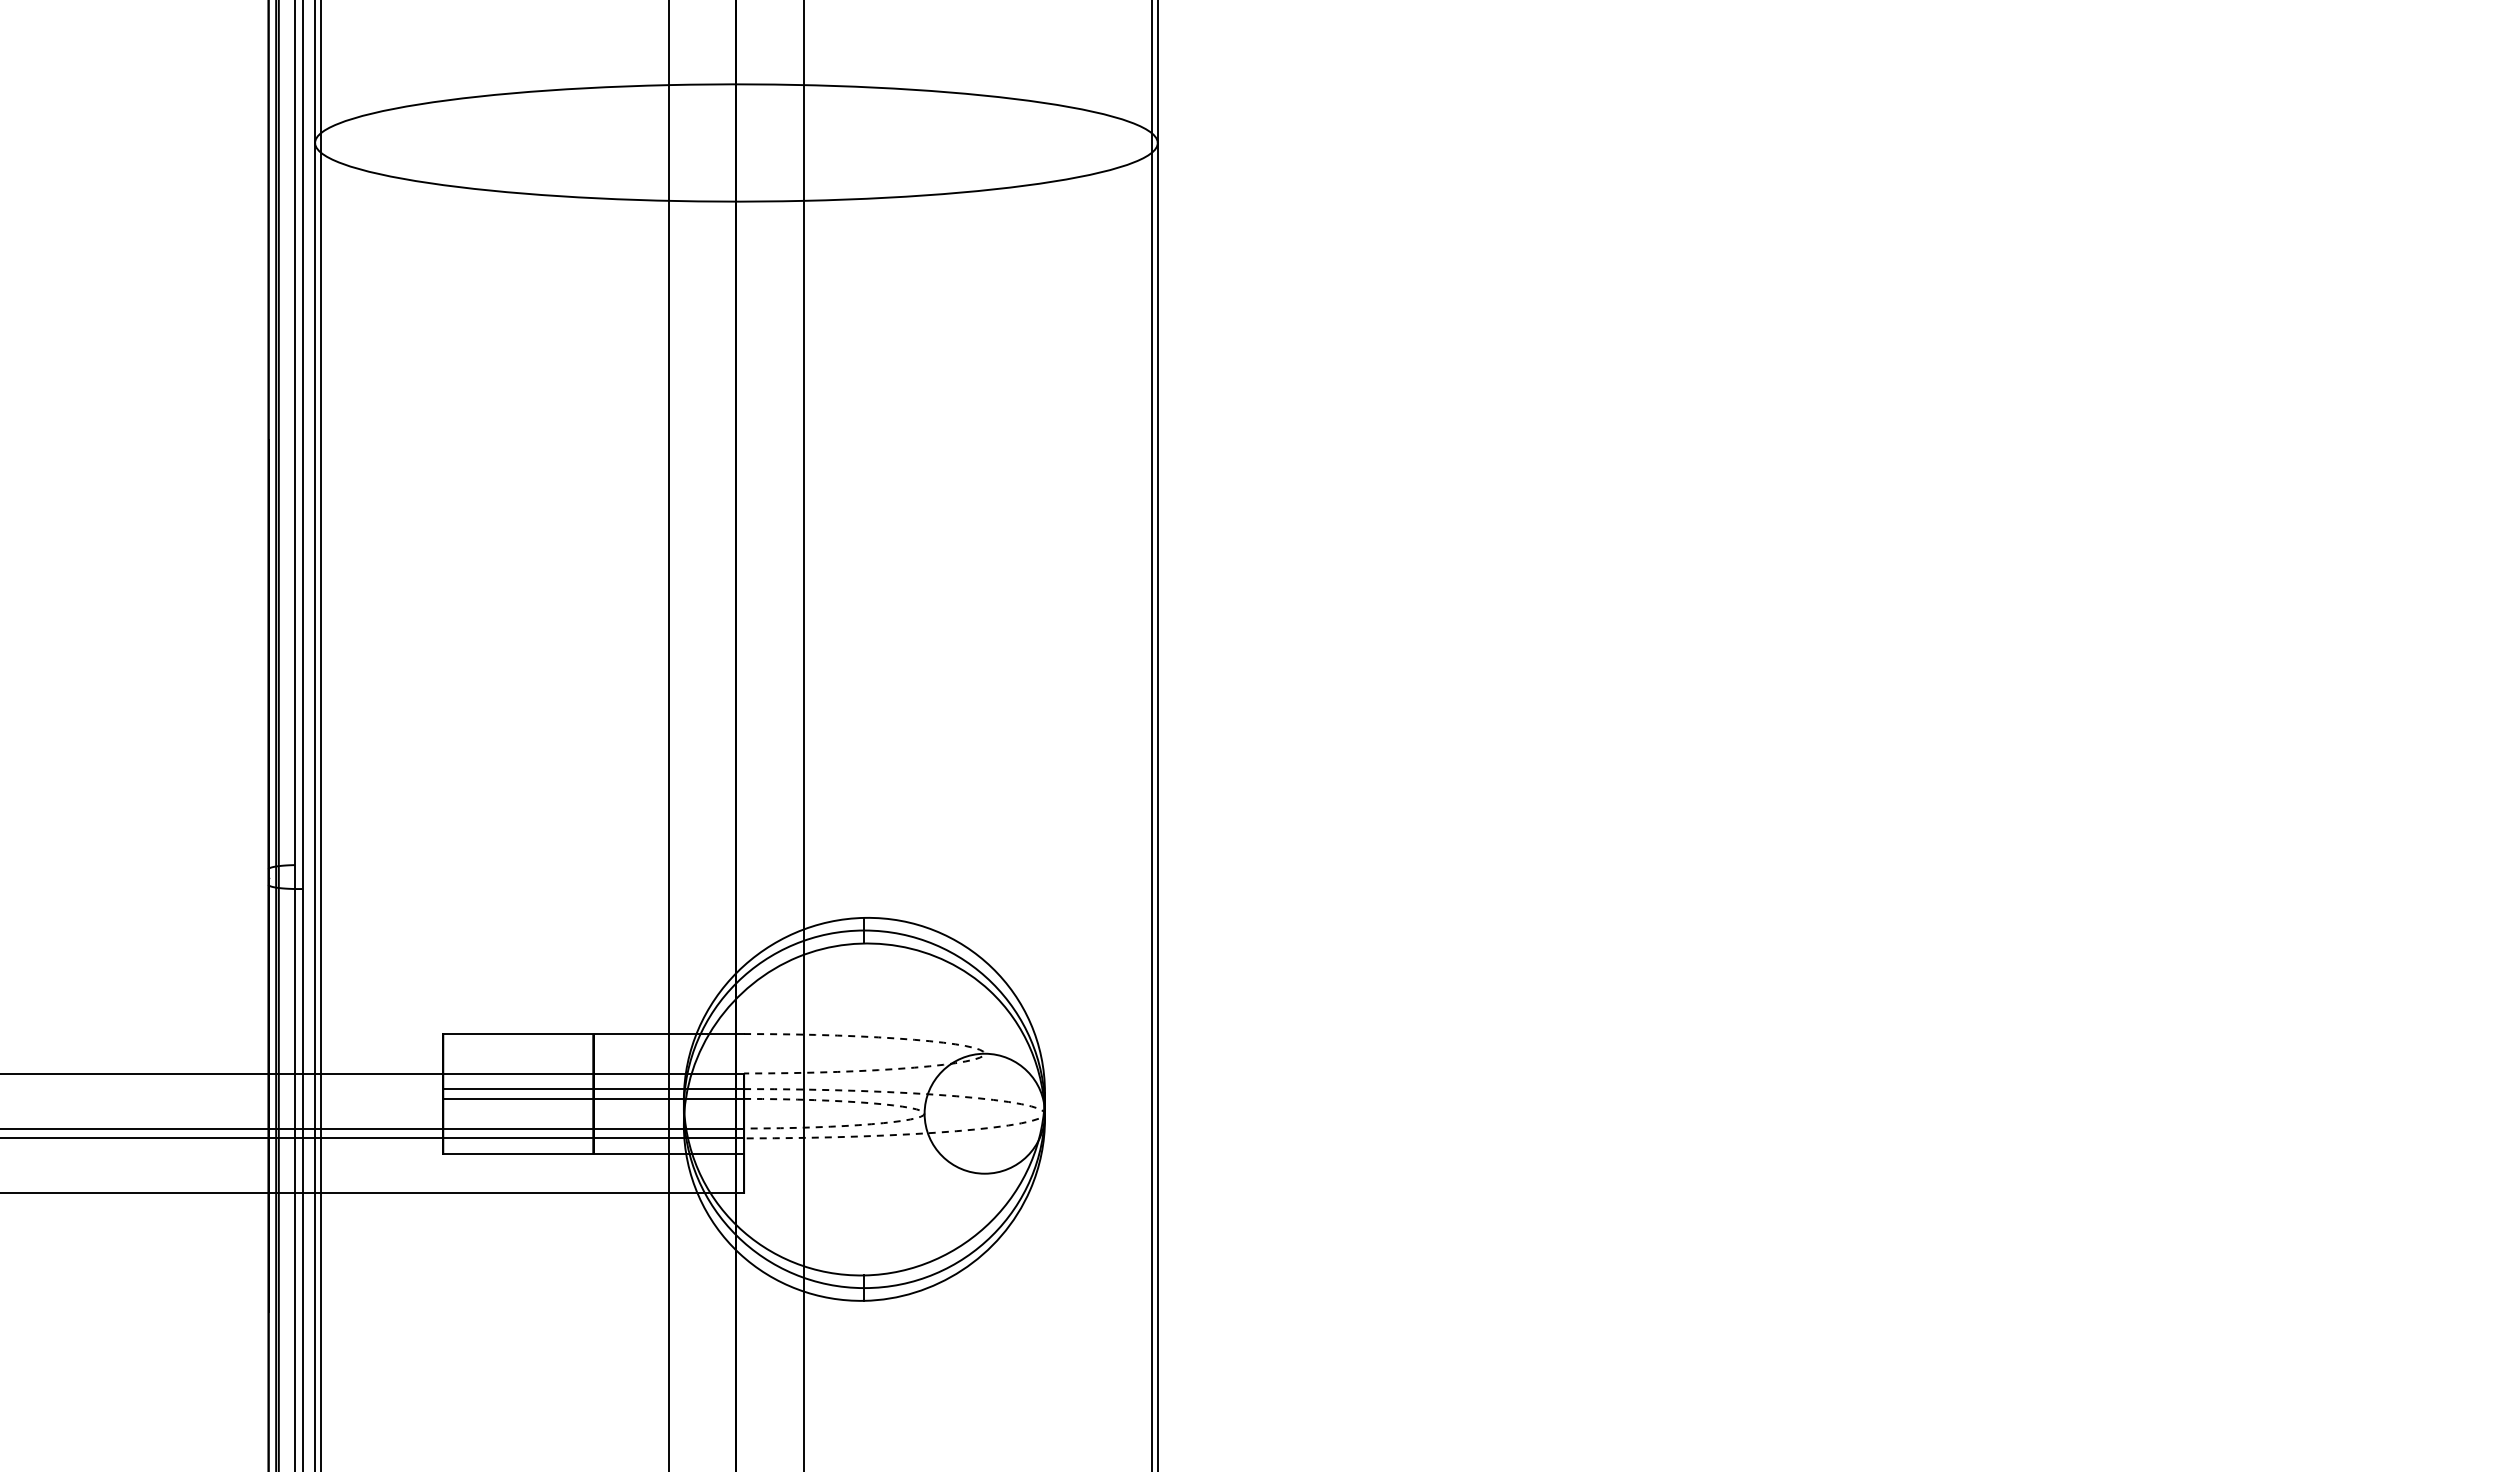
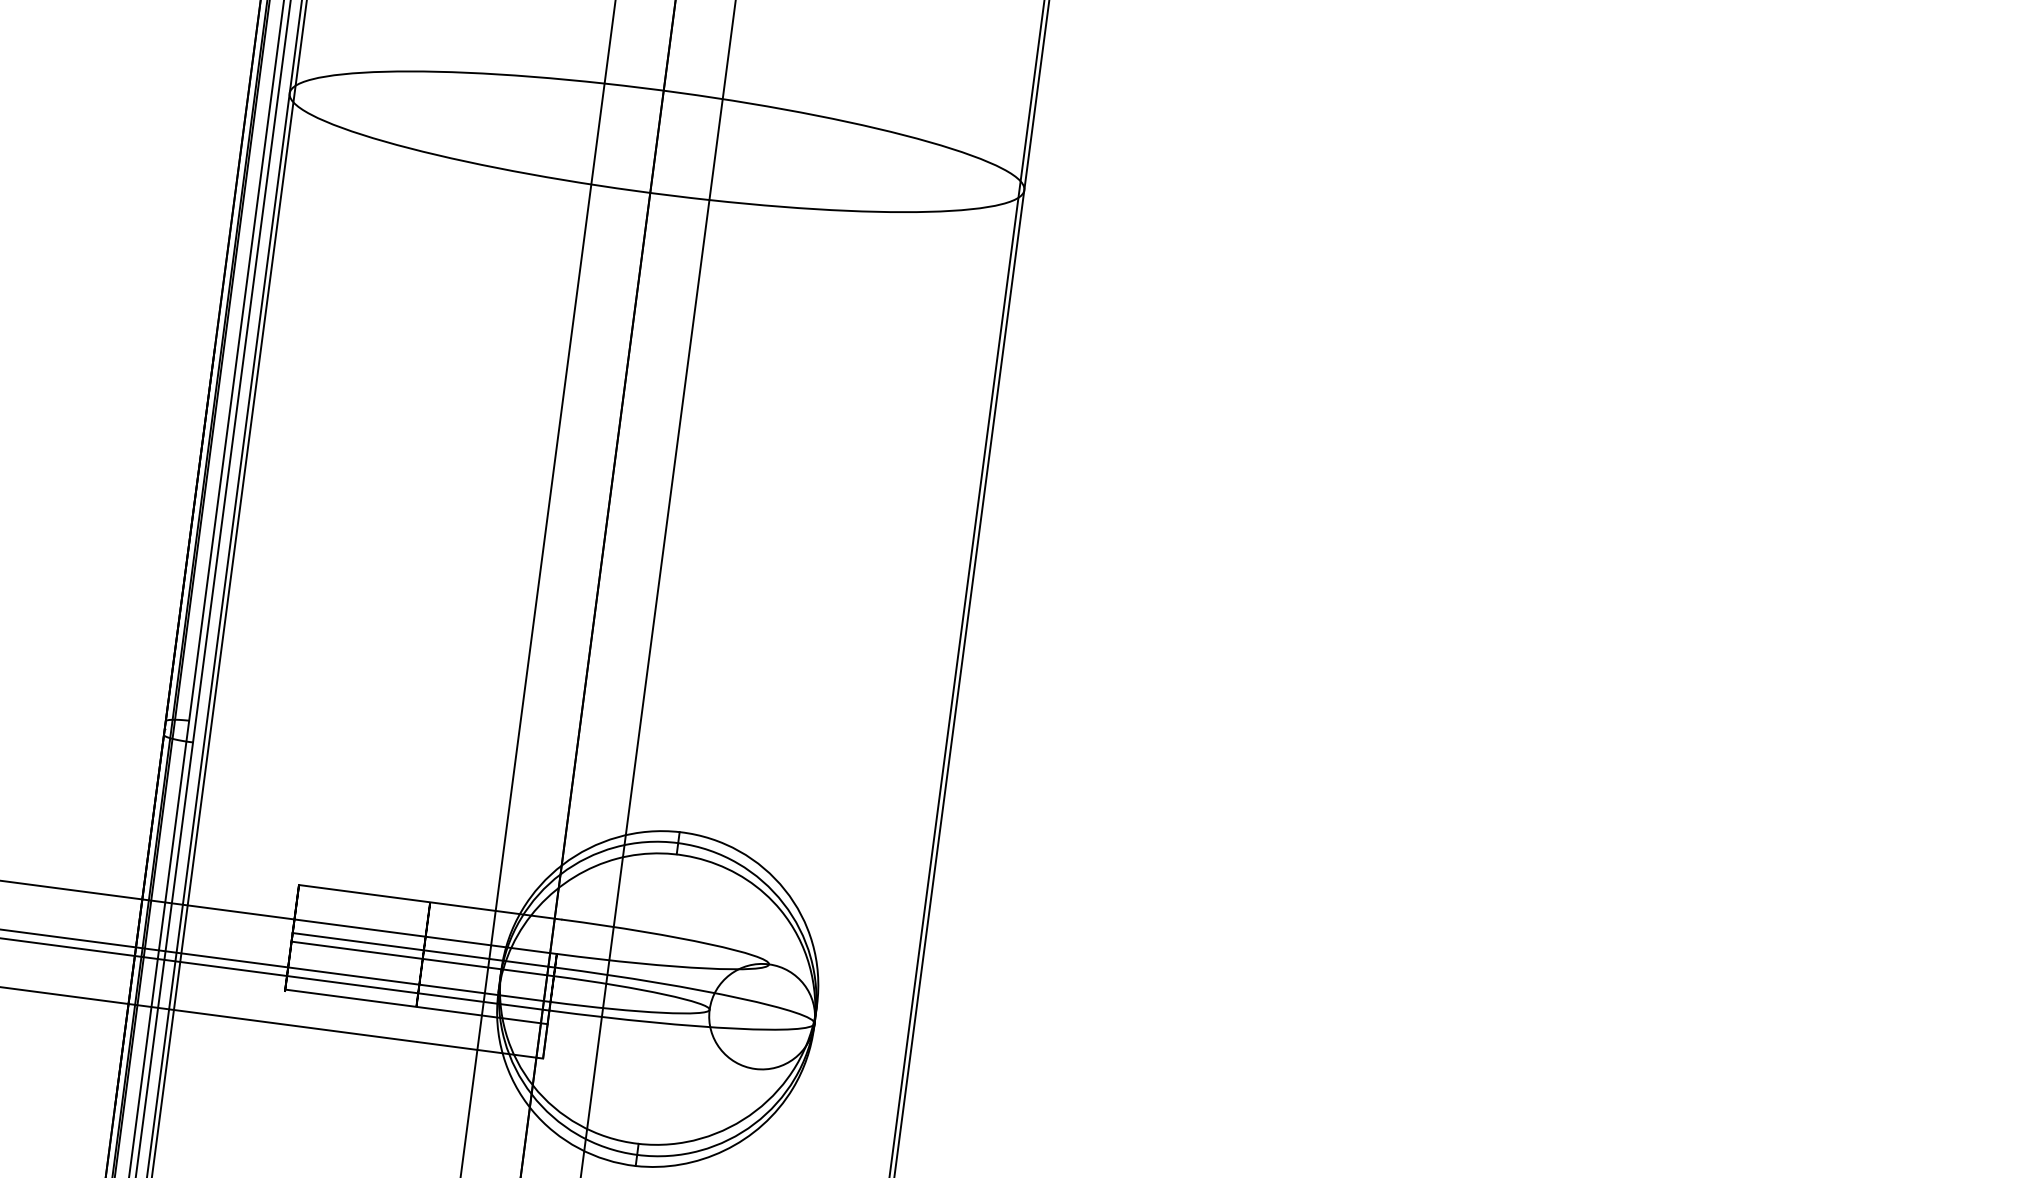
arc: (984, 1053) -> (768, 964), dashed -> solid
arc: (924, 1113) -> (709, 1009), dashed -> solid
arc: (1044, 1113) -> (814, 1023), dashed -> solid

